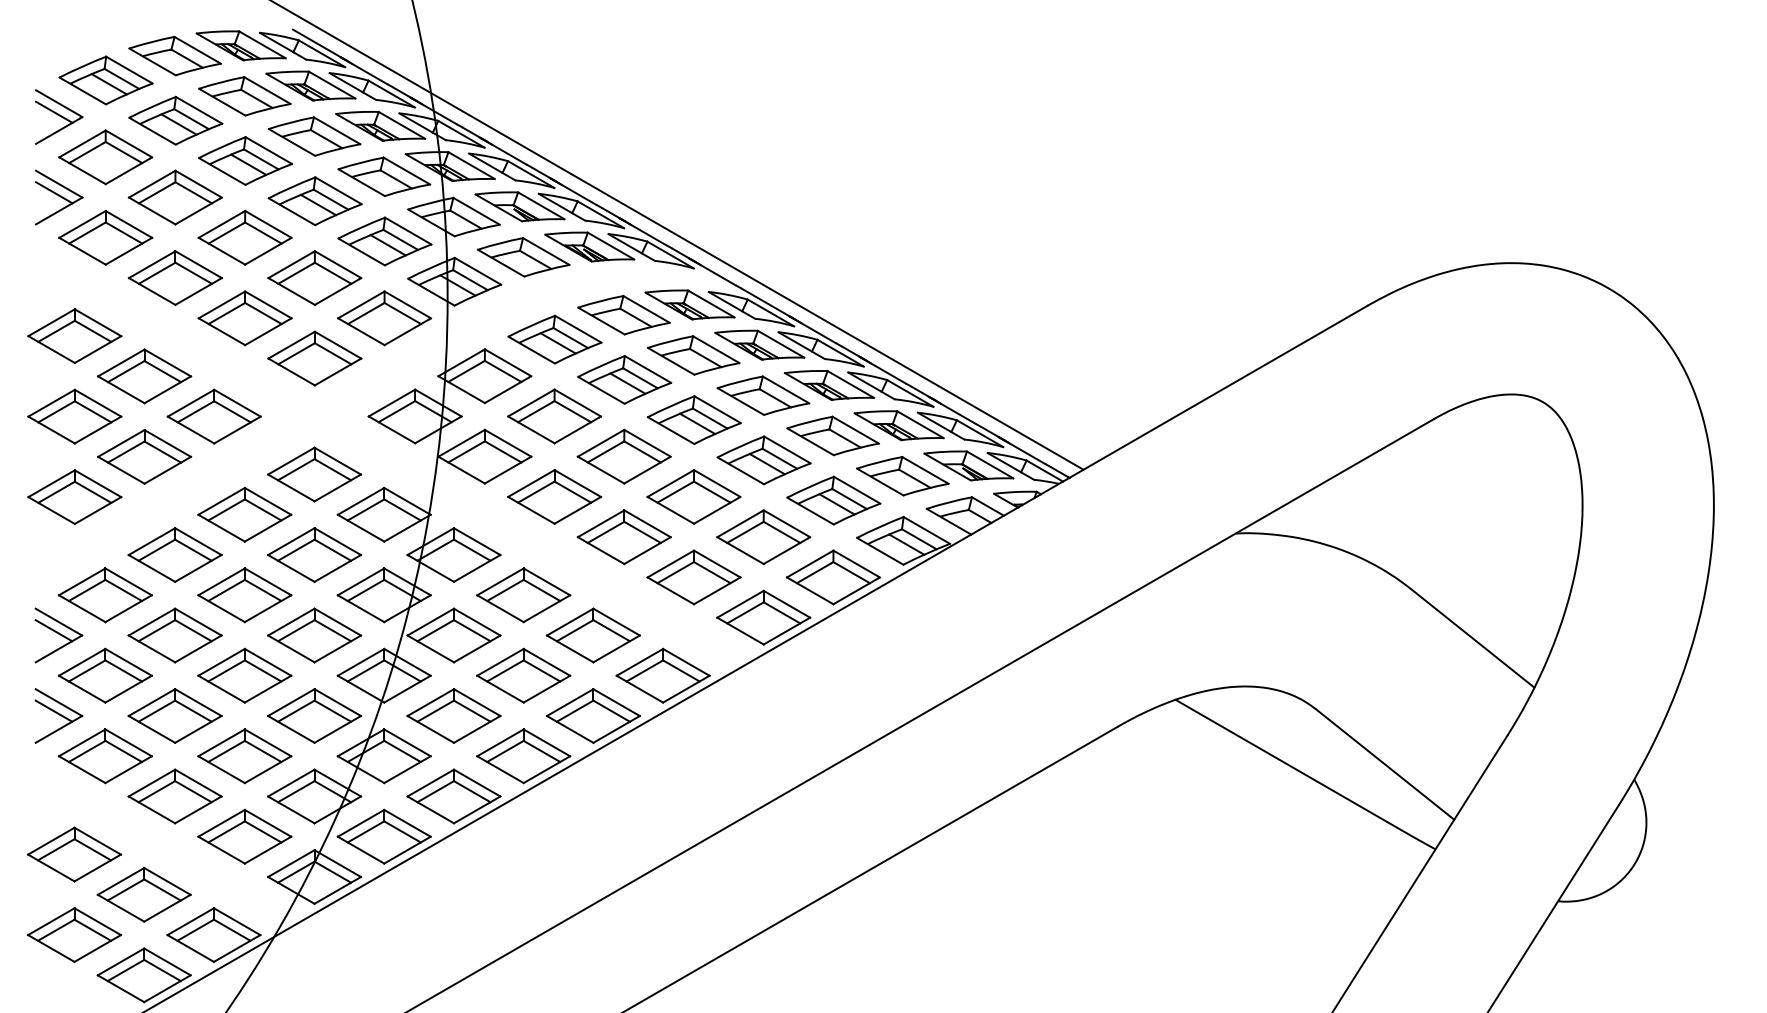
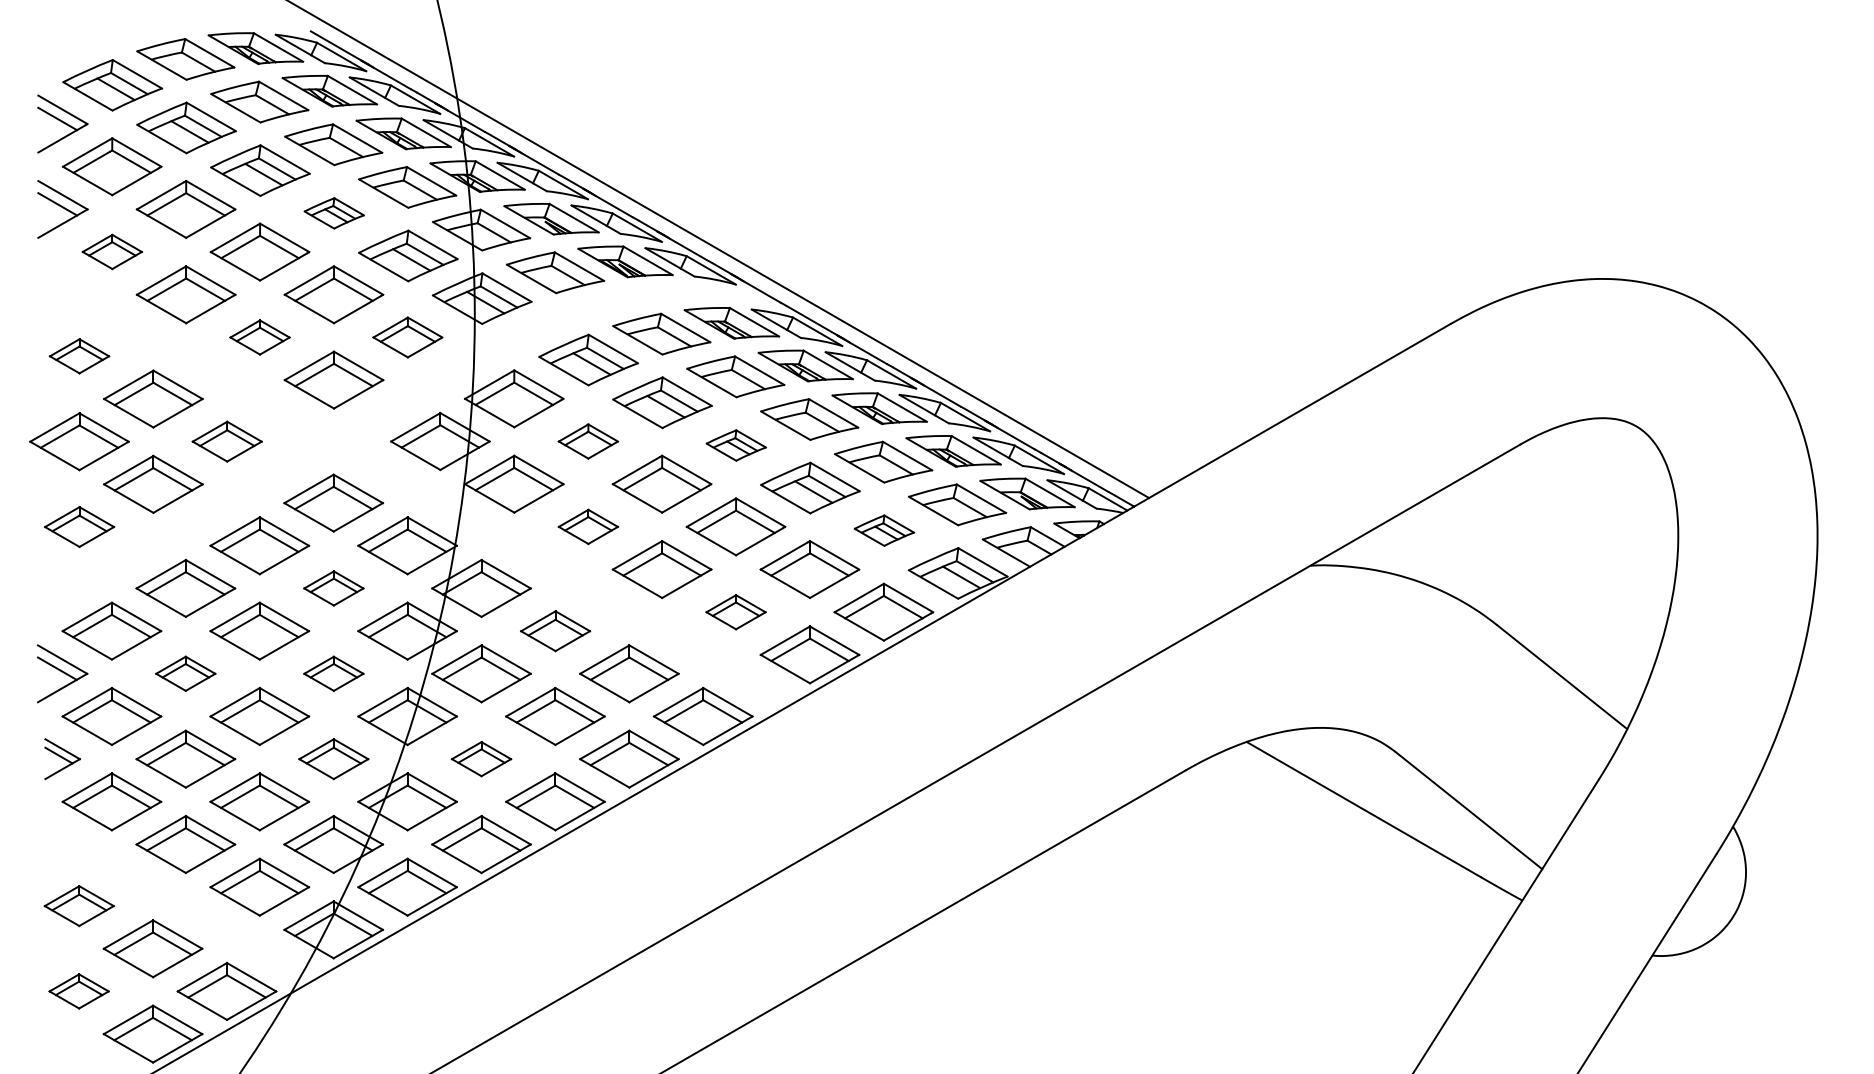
part: (314, 201) -> (333, 213), size x0.6
part: (105, 237) -> (112, 251), size x0.6
part: (244, 318) -> (259, 337), size x0.6
part: (384, 318) -> (407, 337), size x0.7
part: (74, 335) -> (79, 355), size x0.6
part: (213, 416) -> (226, 441), size x0.7
part: (554, 416) -> (588, 441), size x0.6
part: (693, 420) -> (735, 445), size x0.6
part: (74, 496) -> (79, 526), size x0.7
part: (554, 496) -> (588, 526), size x0.6
part: (833, 500) -> (883, 530), size x0.6
part: (314, 554) -> (333, 587), size x0.6
part: (693, 577) -> (735, 612), size x0.6
part: (523, 595) -> (555, 631), size x0.7
part: (174, 635) -> (185, 673), size x0.6
part: (314, 635) -> (333, 673), size x0.6
part: (58, 715) -> (62, 758), size x0.7
part: (314, 715) -> (333, 758), size x0.7
part: (453, 715) -> (481, 758), size x0.6
part: (74, 854) -> (79, 906), size x0.7
part: (74, 934) -> (79, 990), size x0.6

